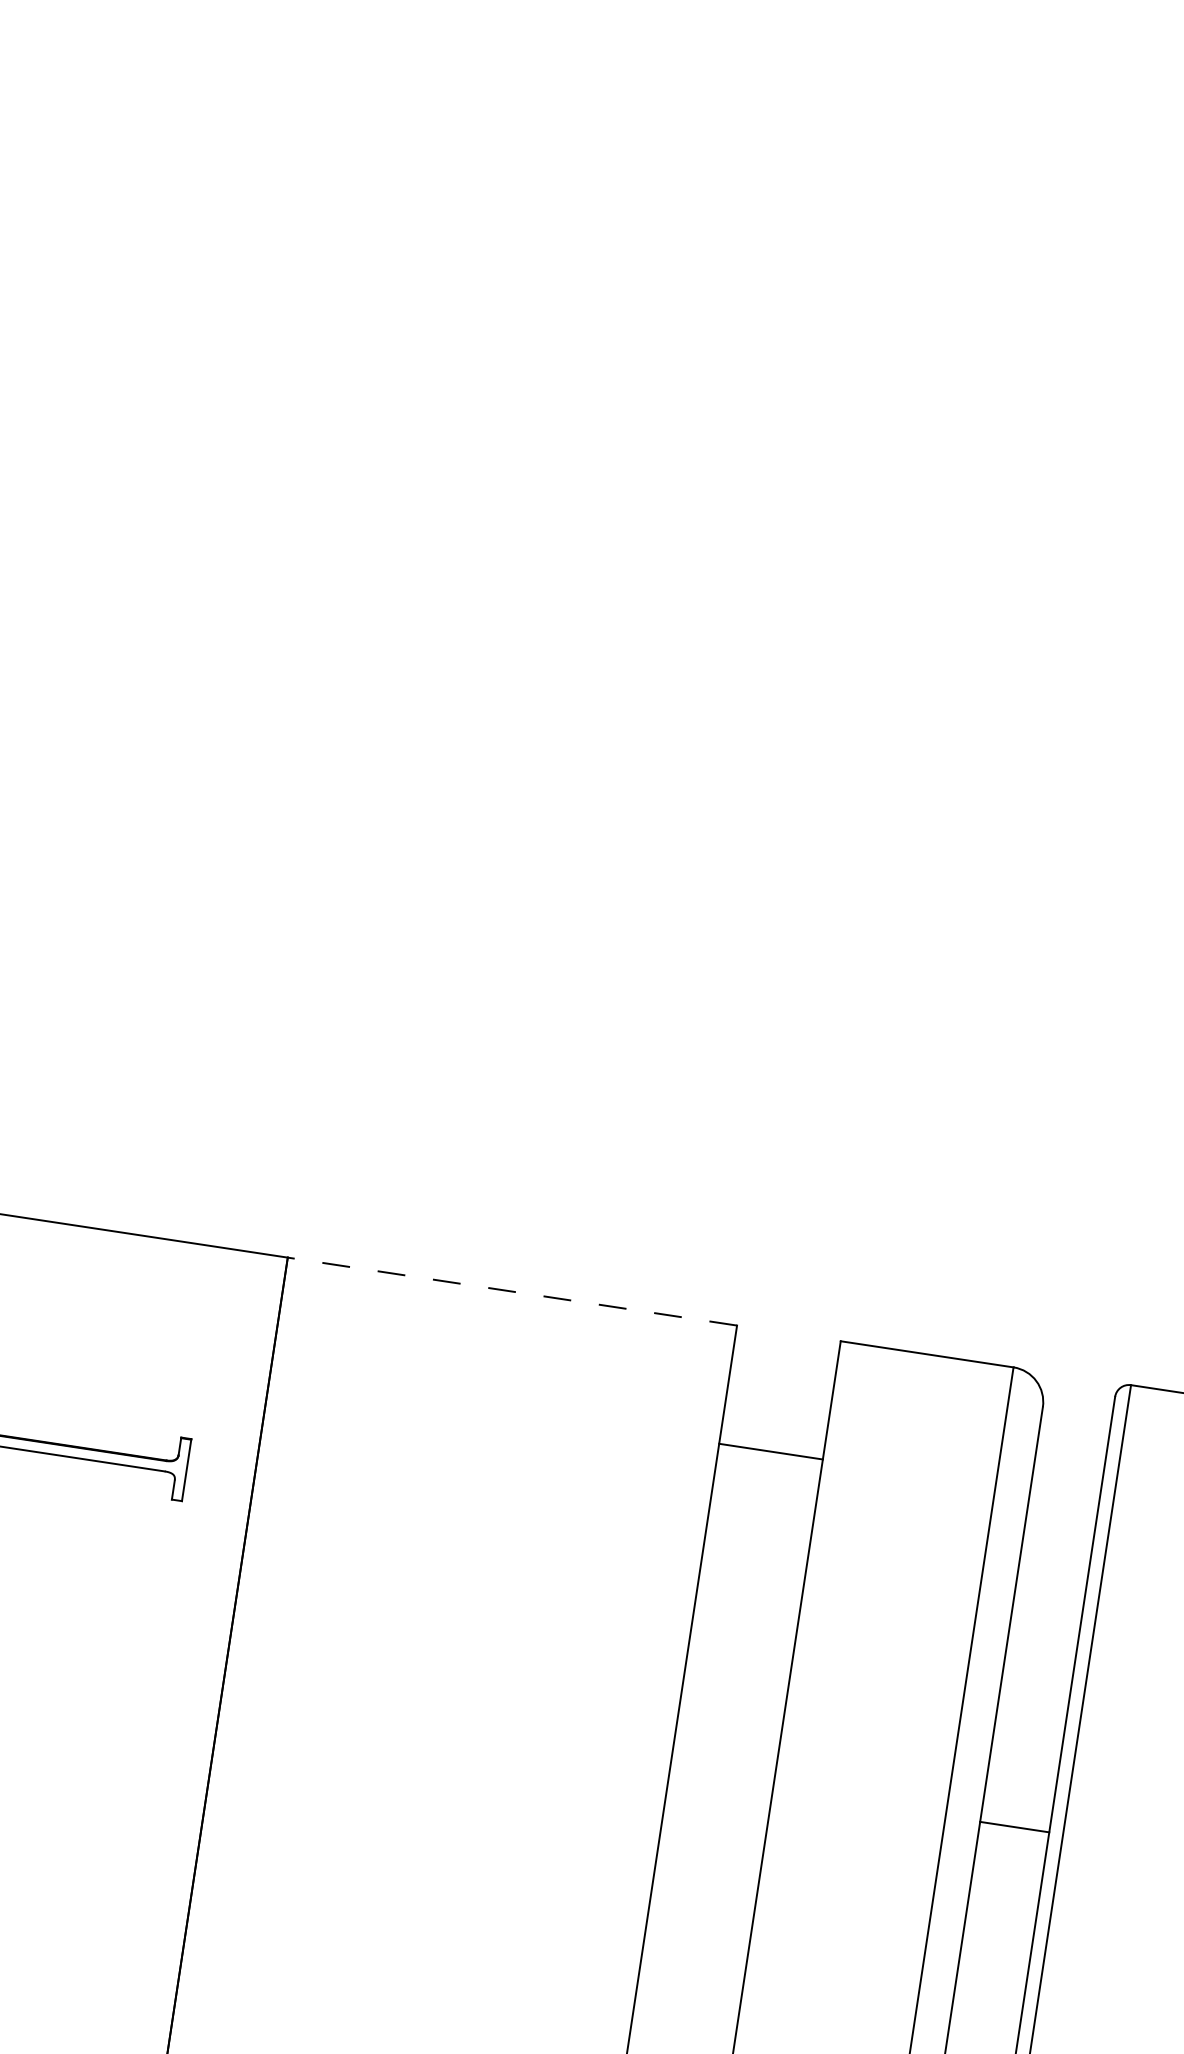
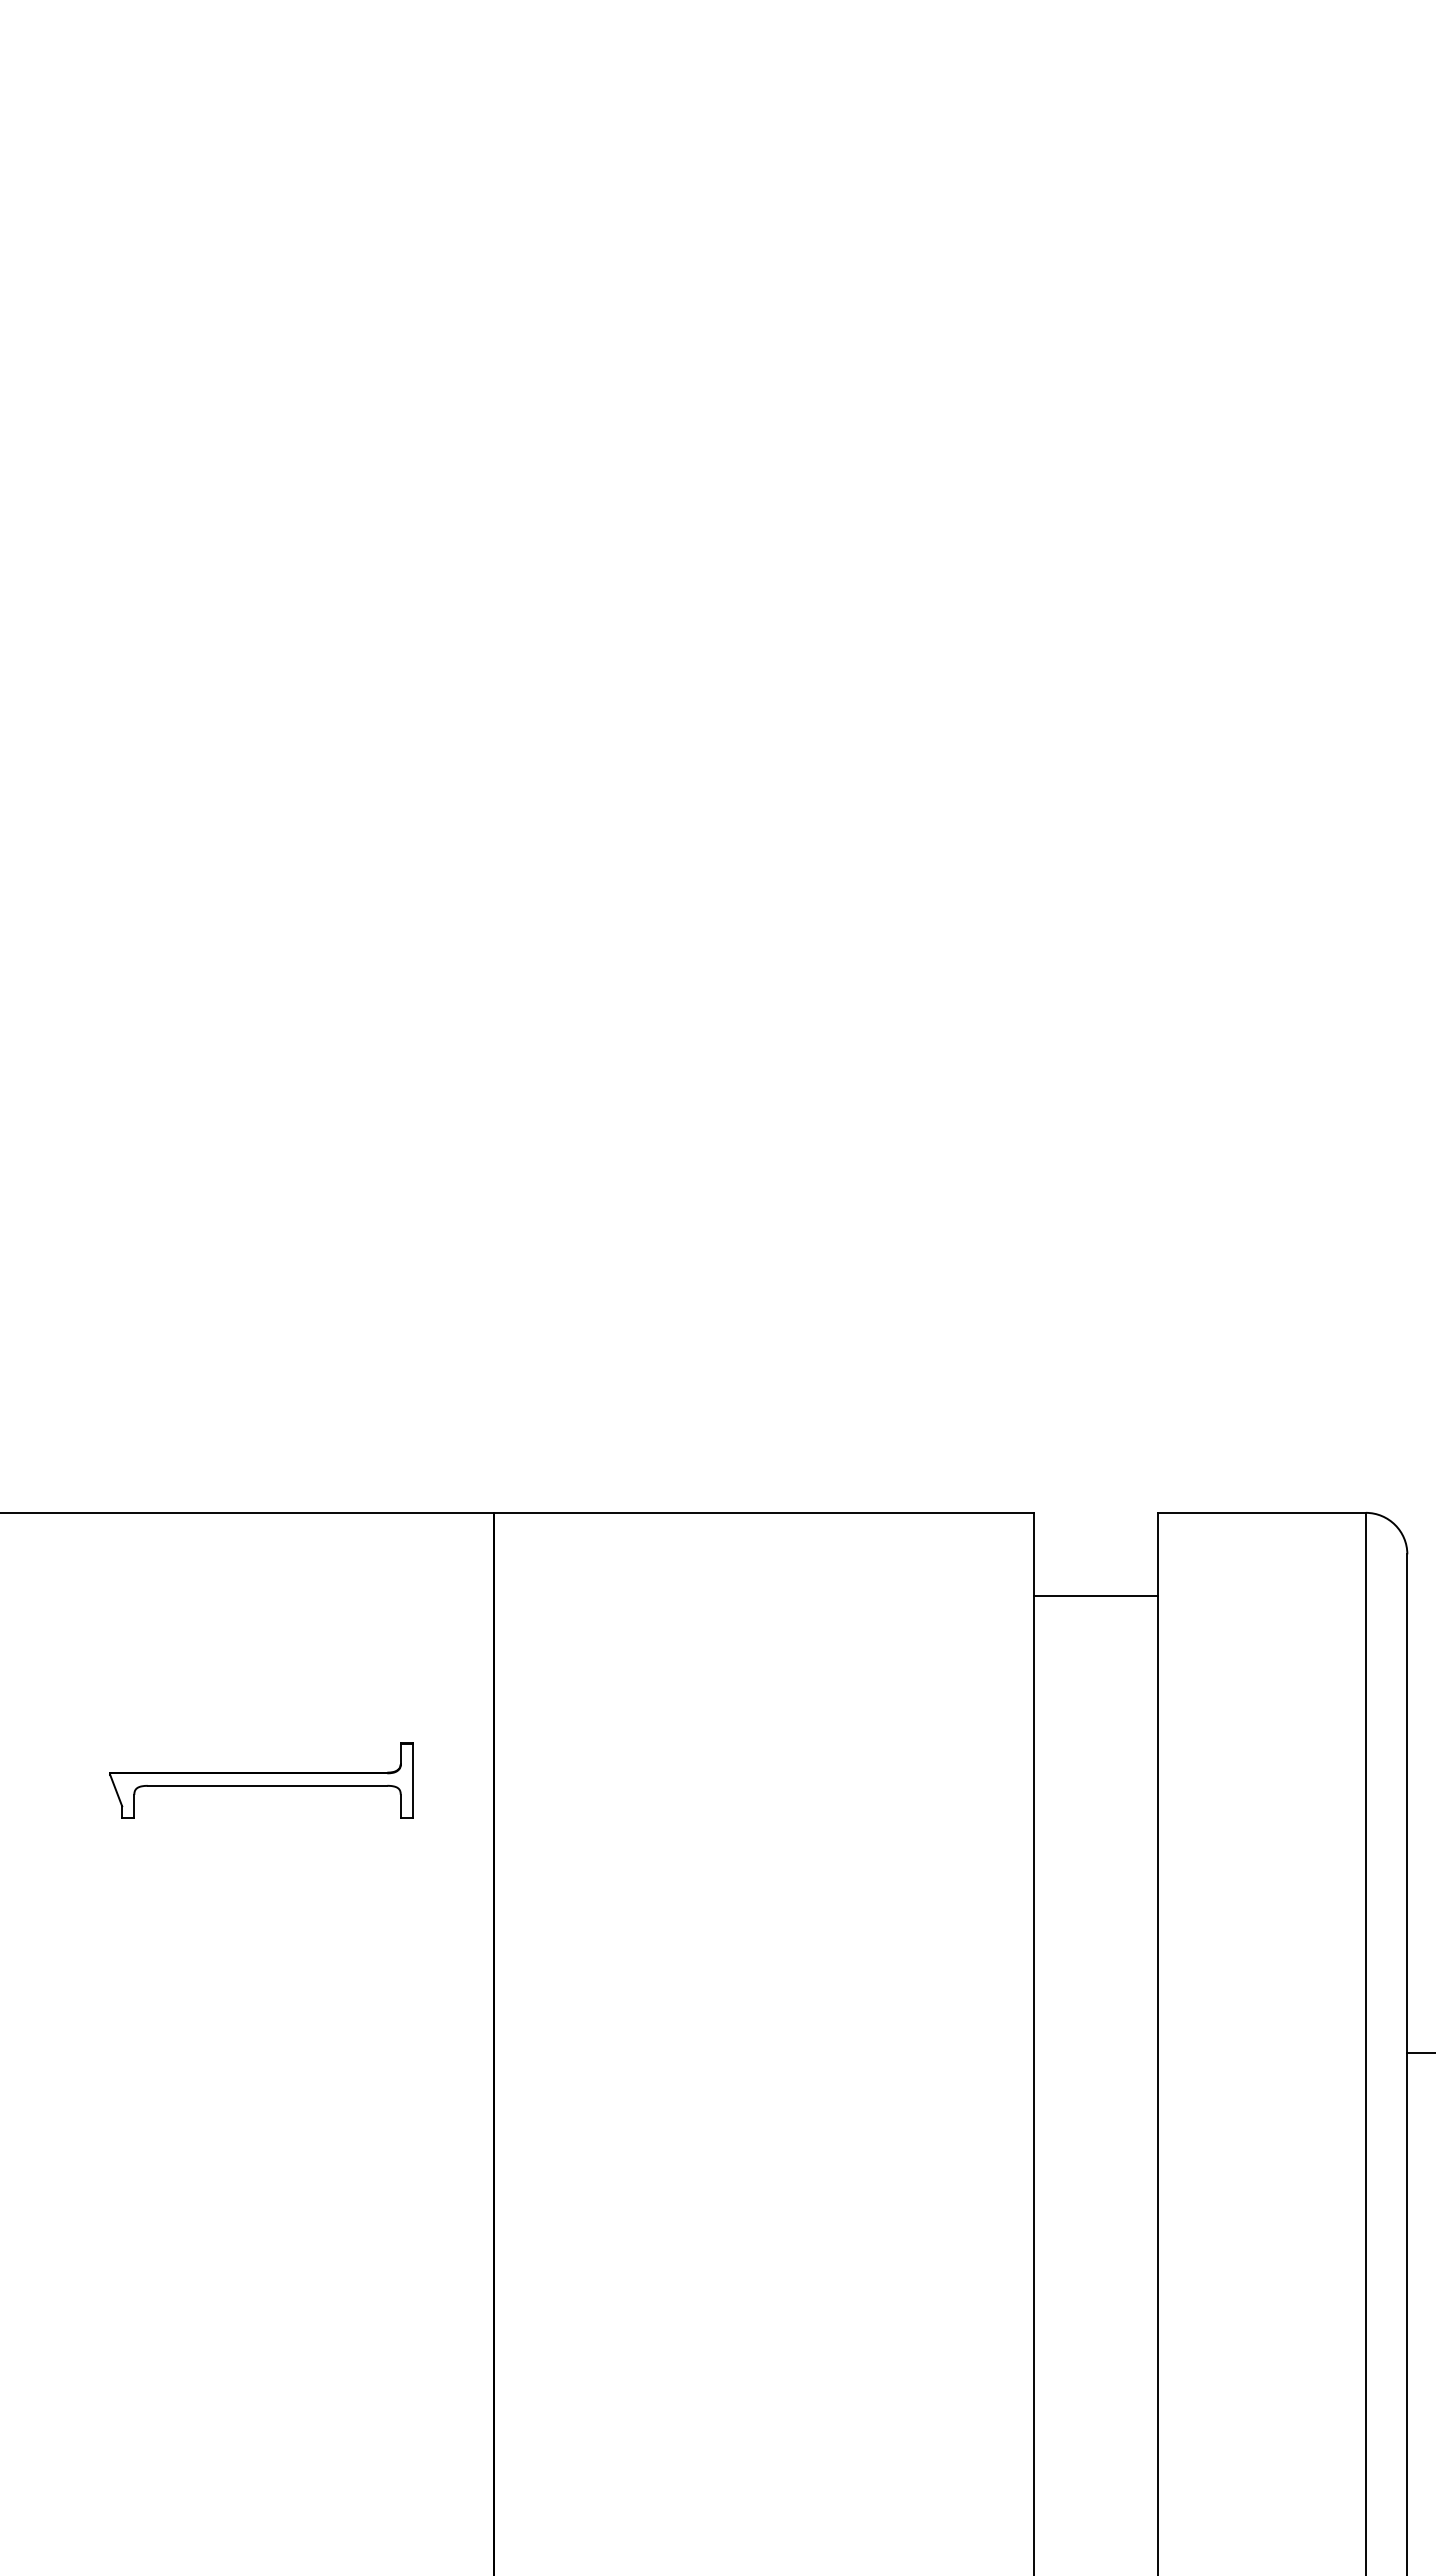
line: (512, 1291) -> (763, 1512), dashed -> solid
line: (770, 1451) -> (1095, 1595), moved

